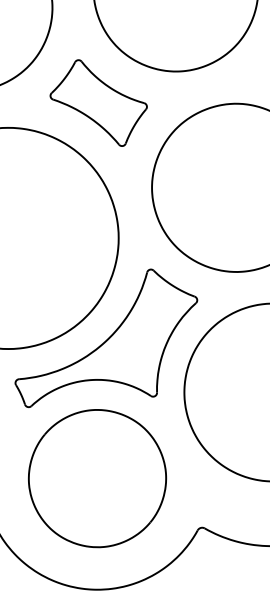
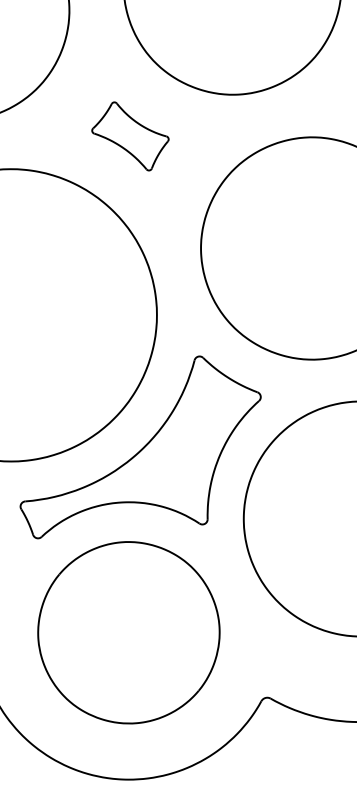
part: (98, 102) -> (130, 135), size x0.6

